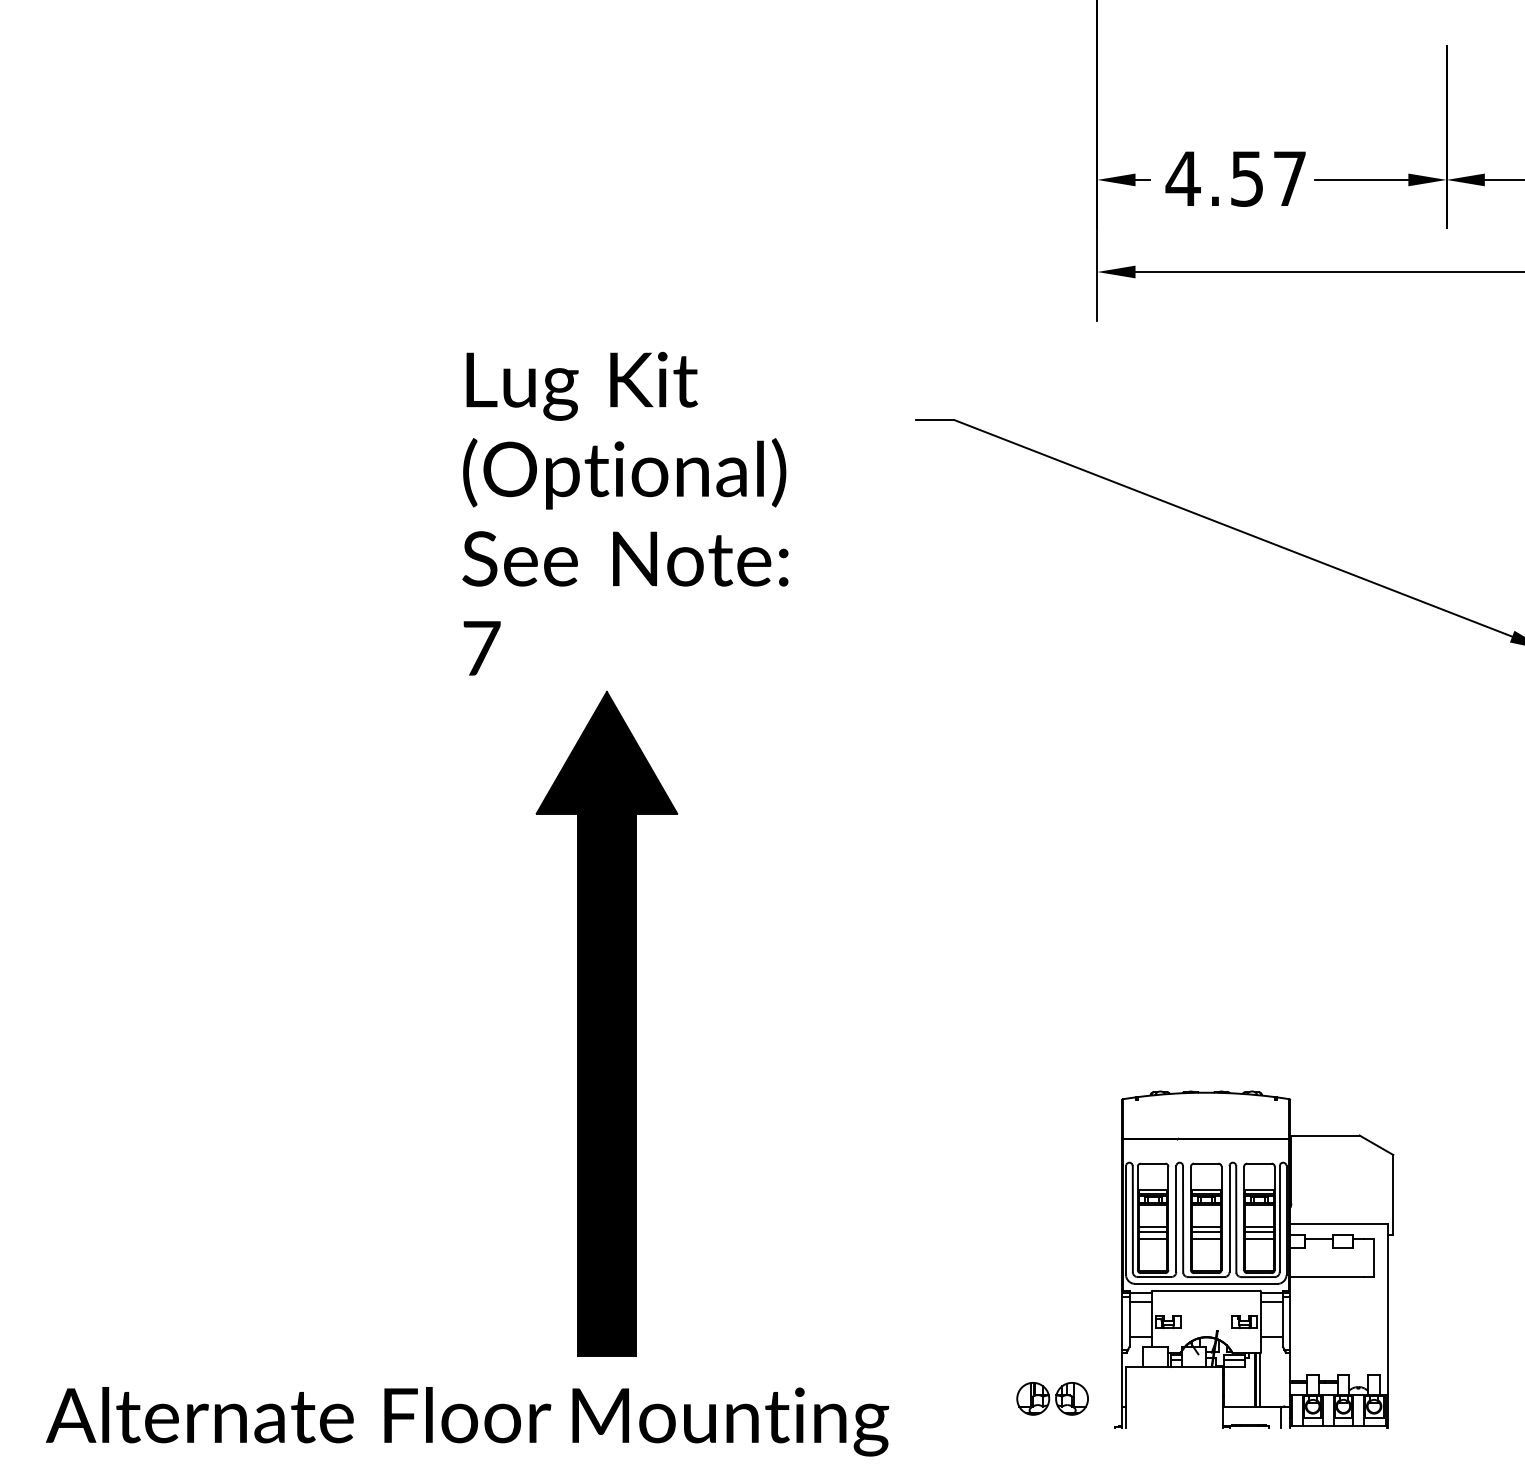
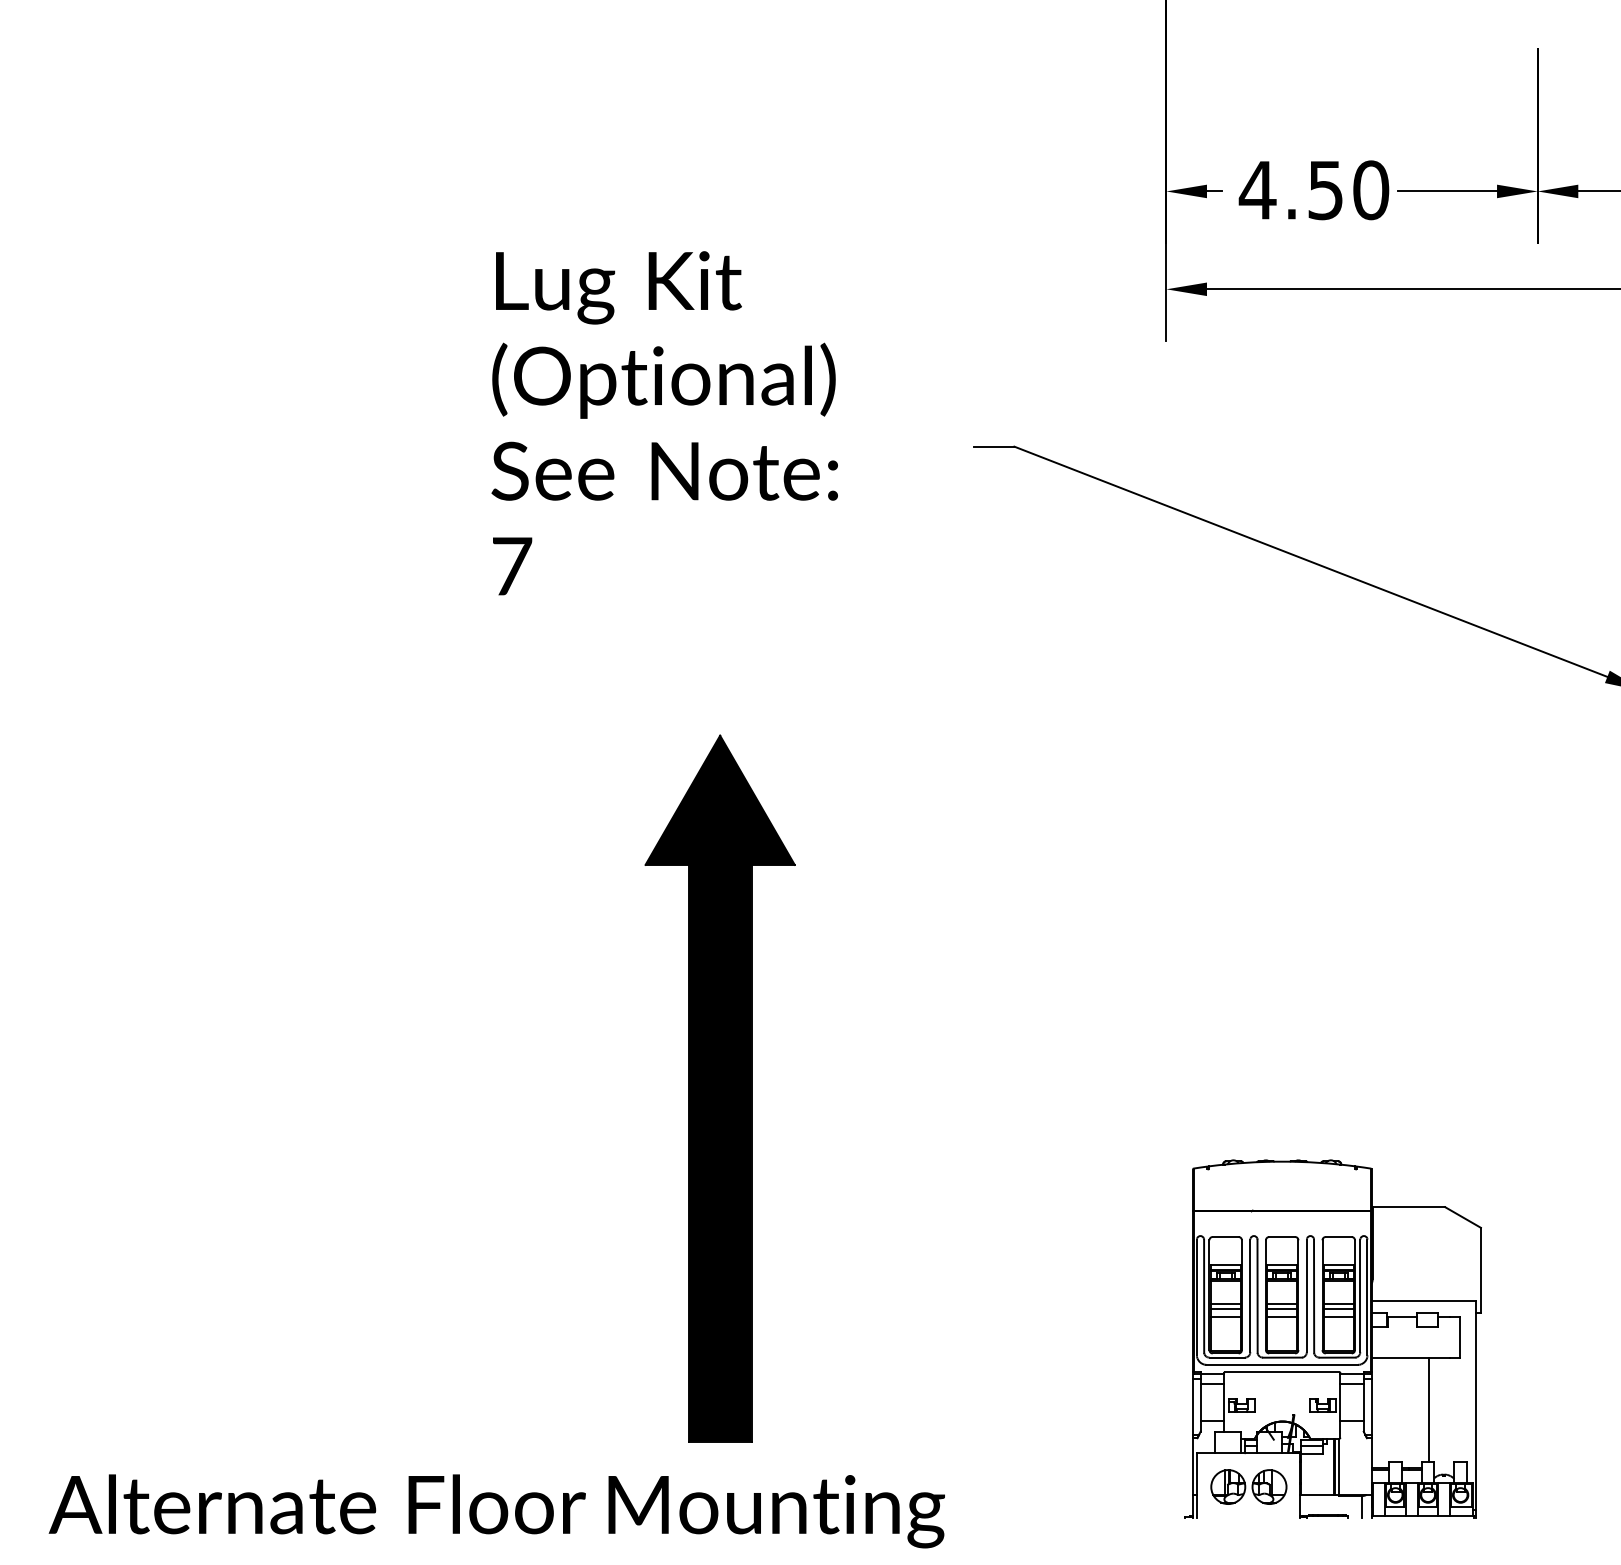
text: (1290, 179) -> (1371, 190), 4.57 -> 4.50
text: (625, 513) -> (664, 423), moved
part: (606, 1023) -> (719, 1088), moved
line: (1344, 1325) -> (1429, 1409), added
part: (1052, 1398) -> (1248, 1486), moved

